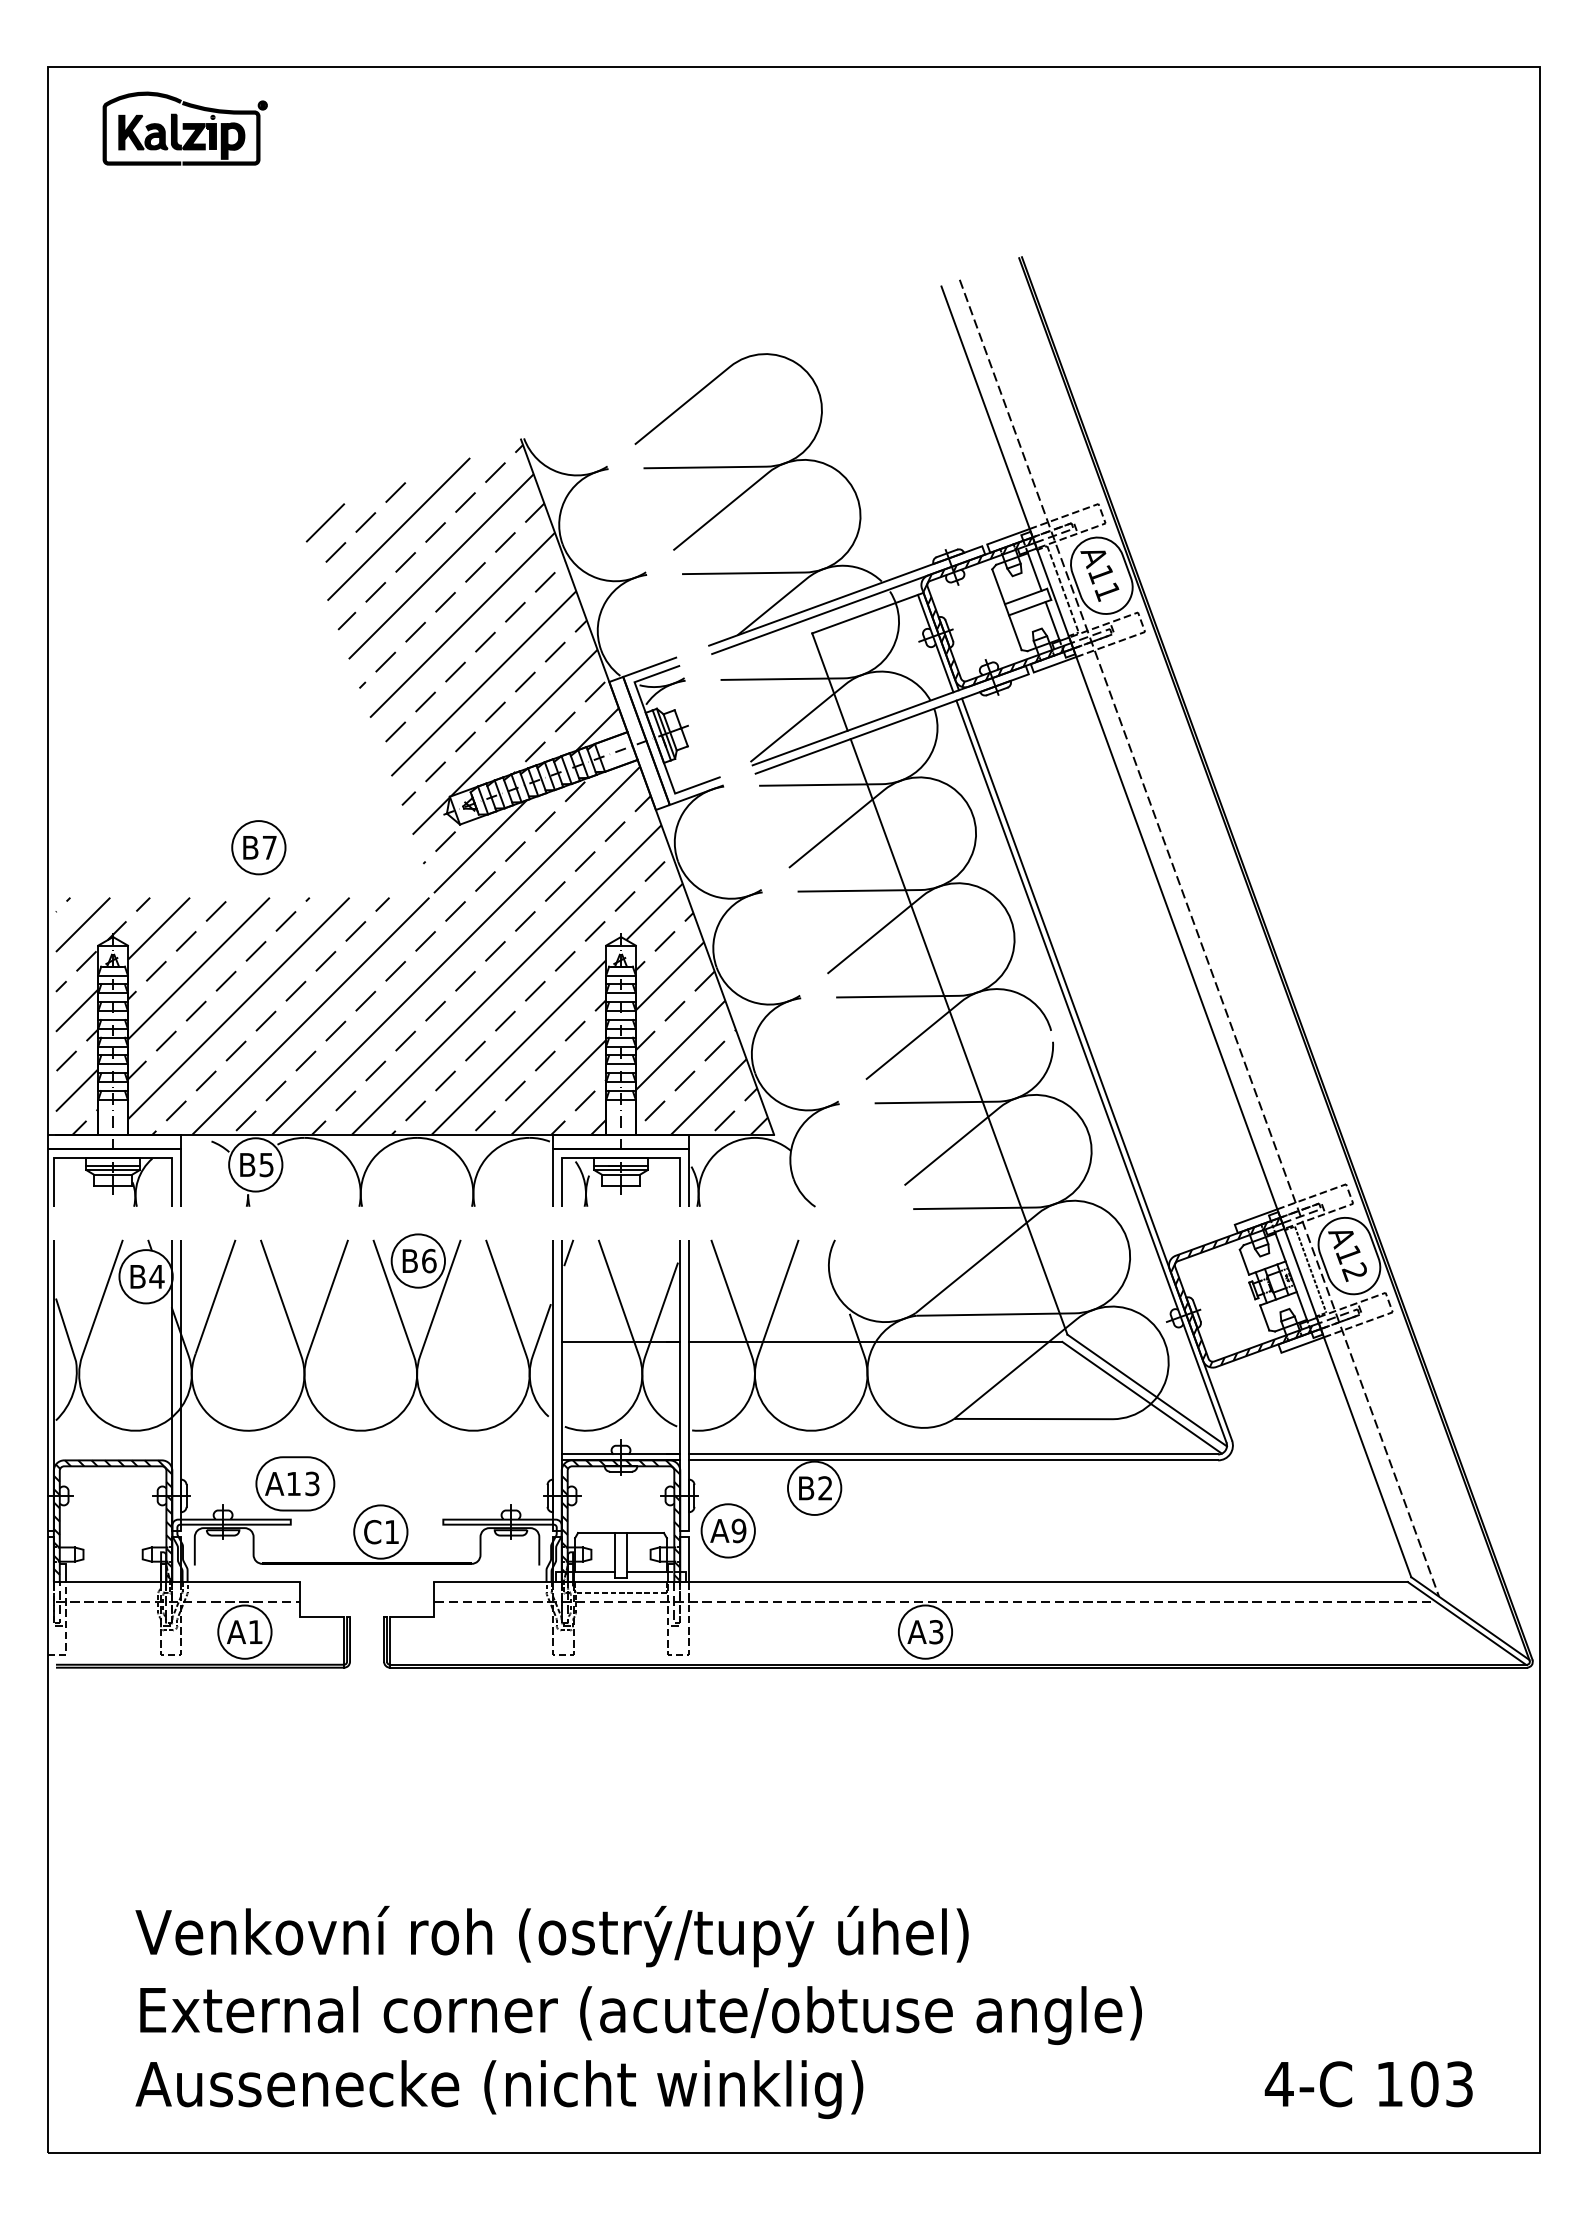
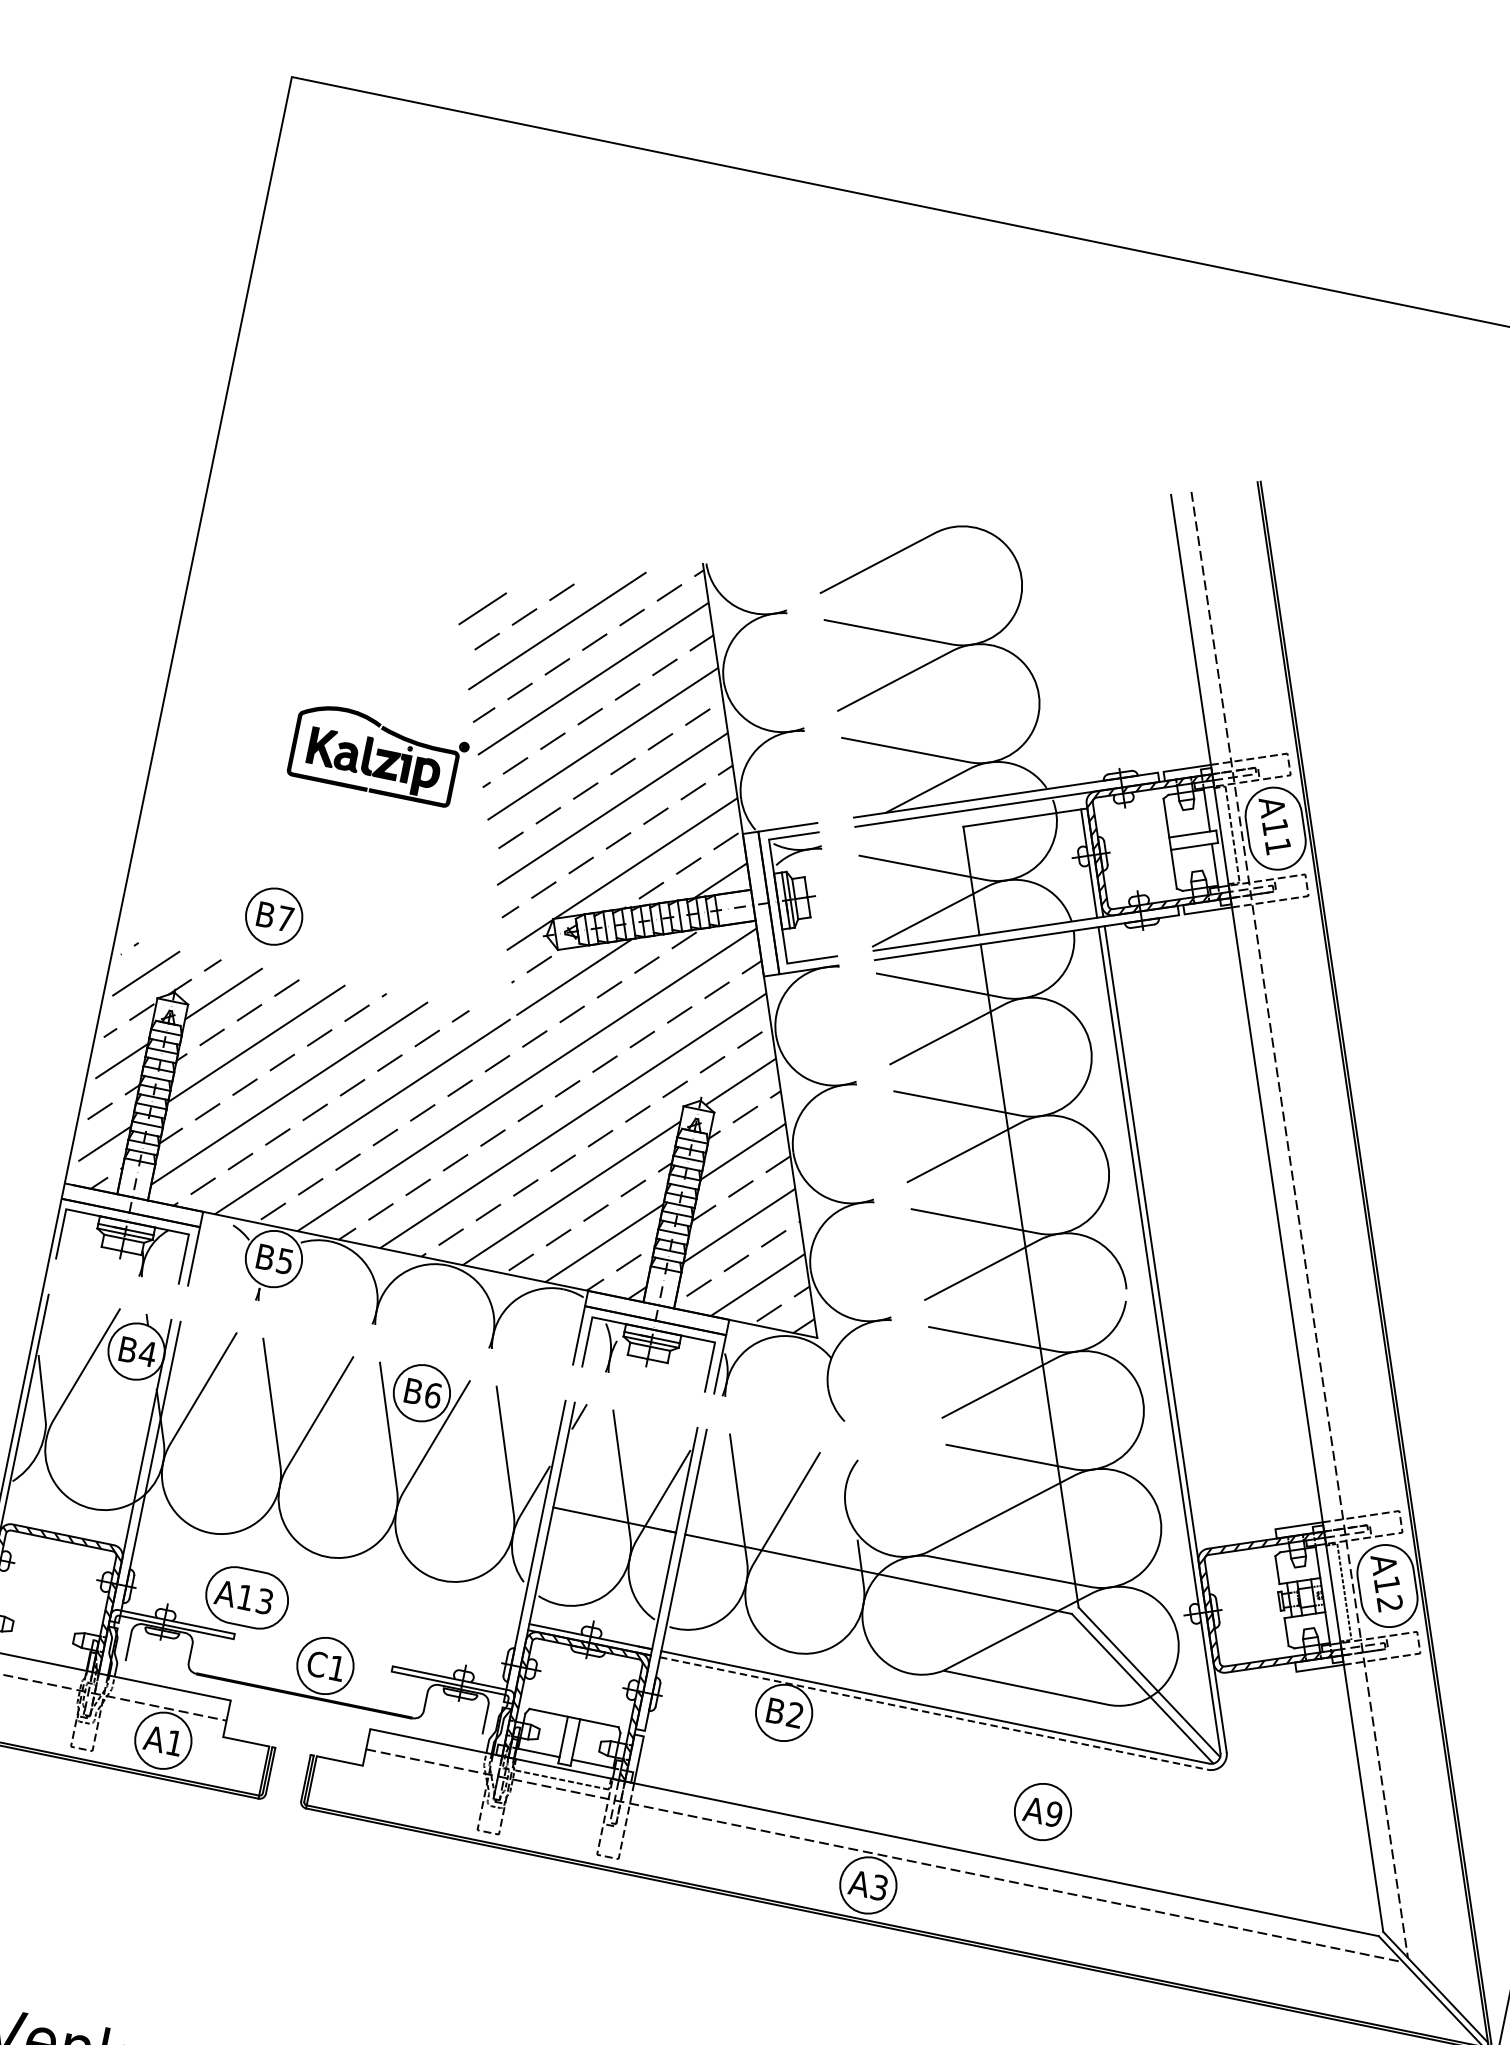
part: (184, 128) -> (378, 754), moved
part: (258, 847) -> (273, 916), moved
line: (953, 1460) -> (933, 1713), solid -> dashed
part: (727, 1530) -> (1042, 1811), moved

